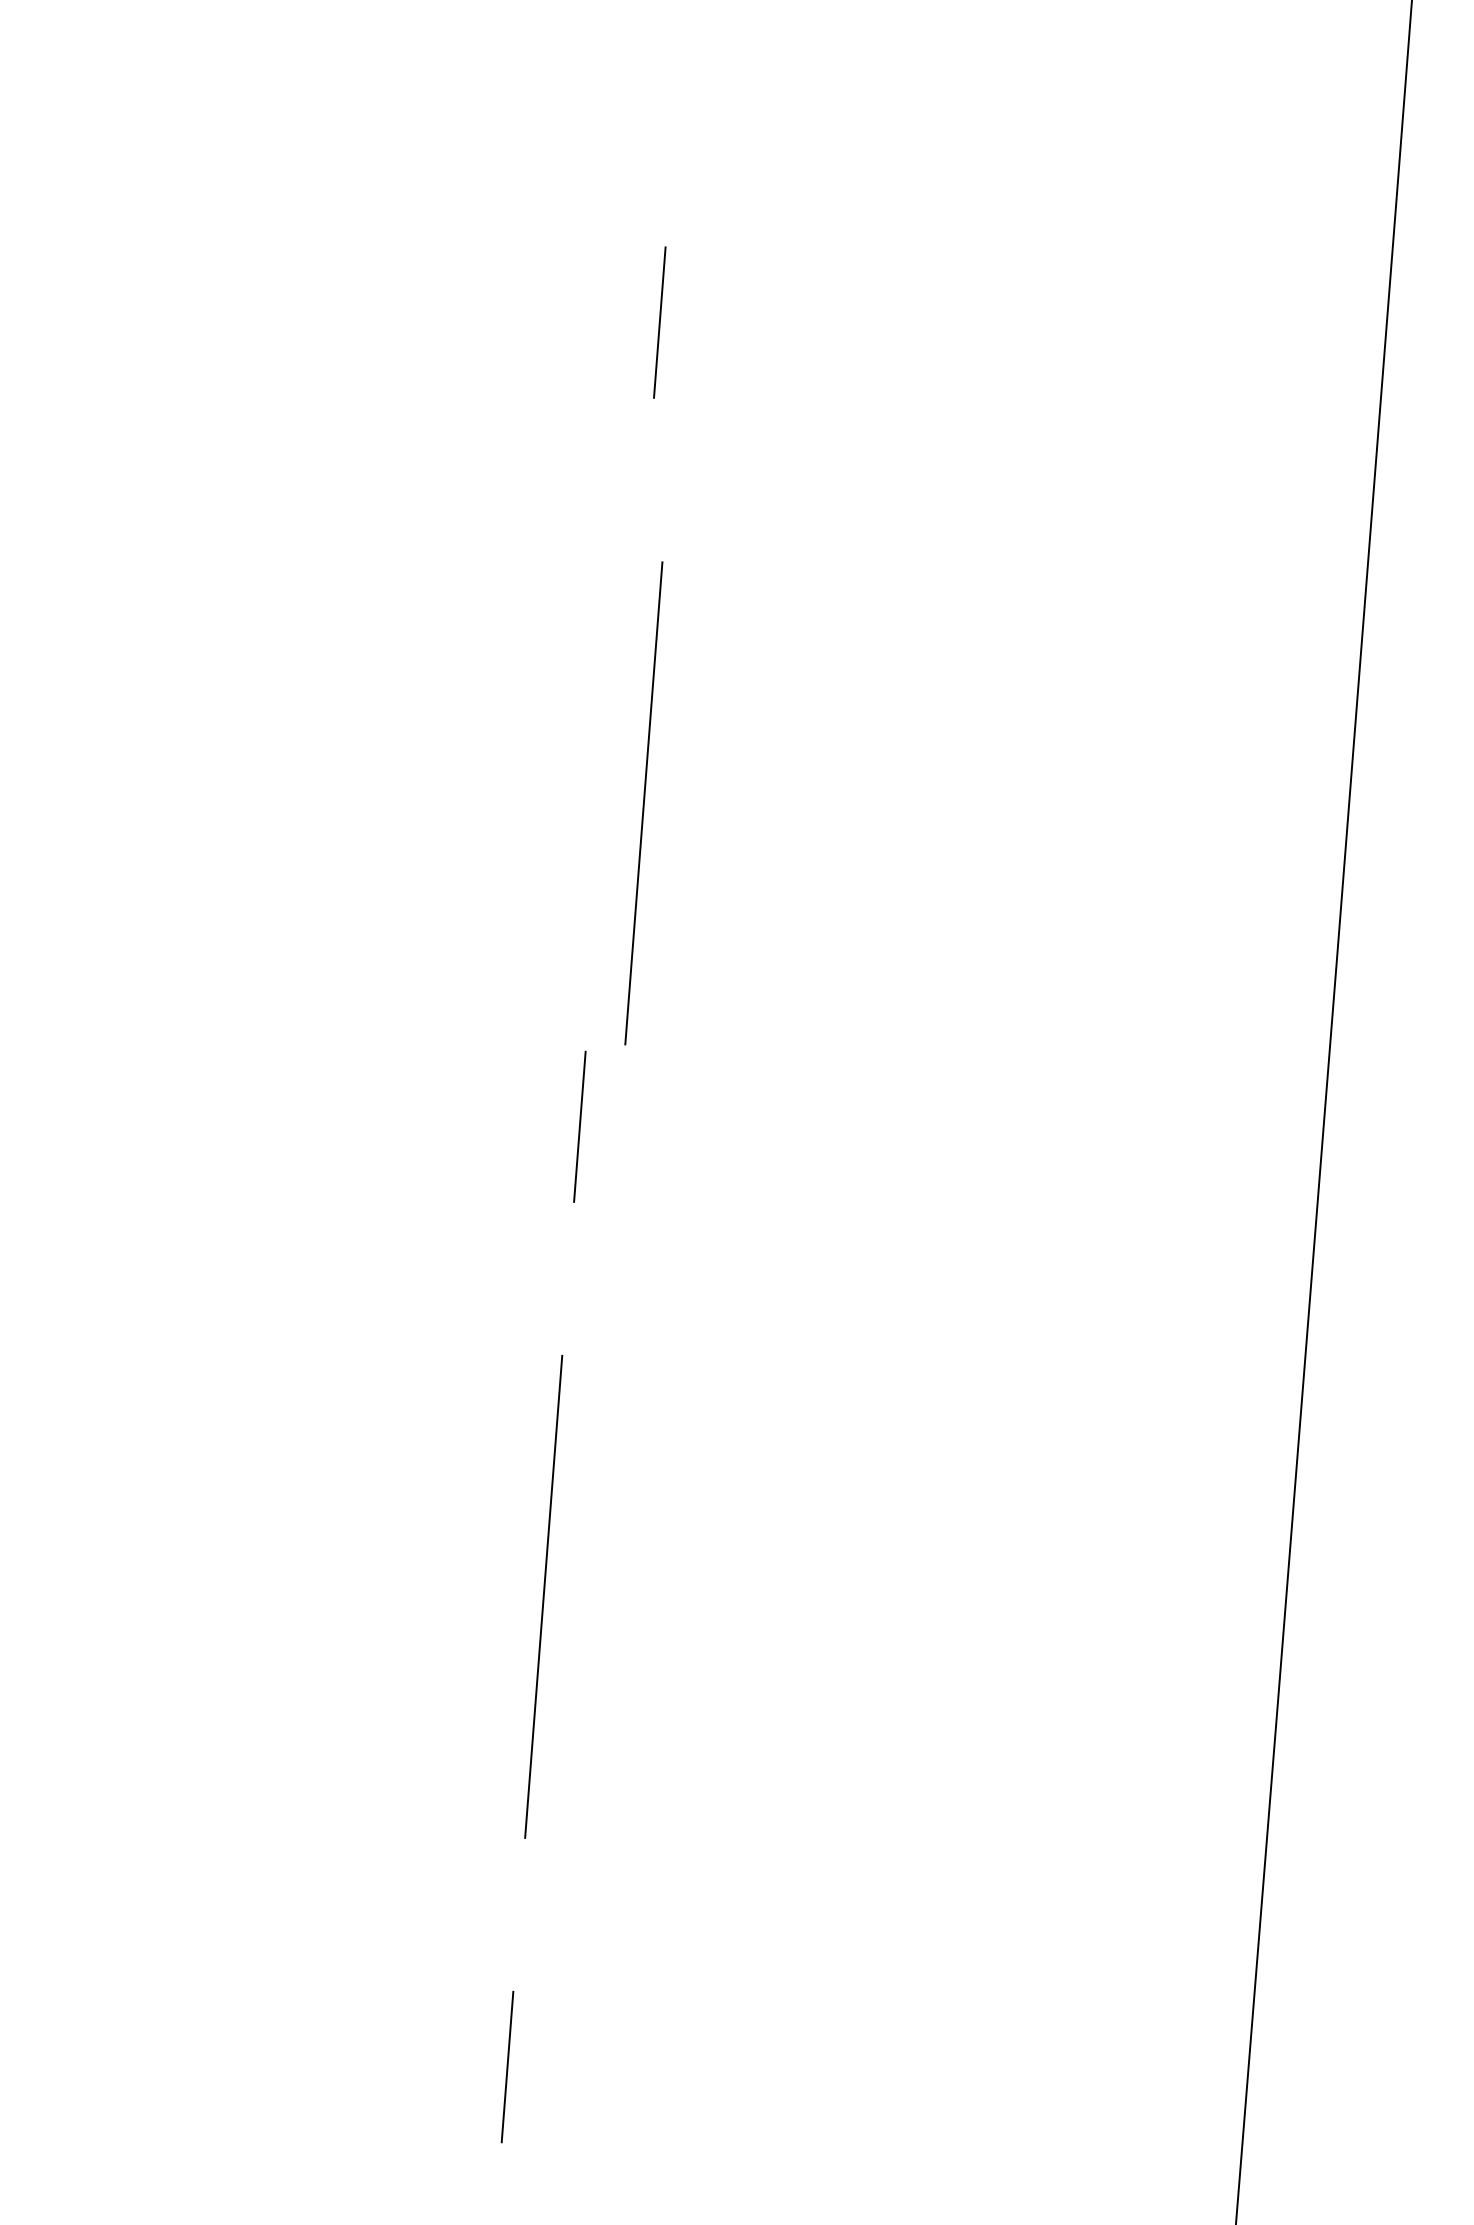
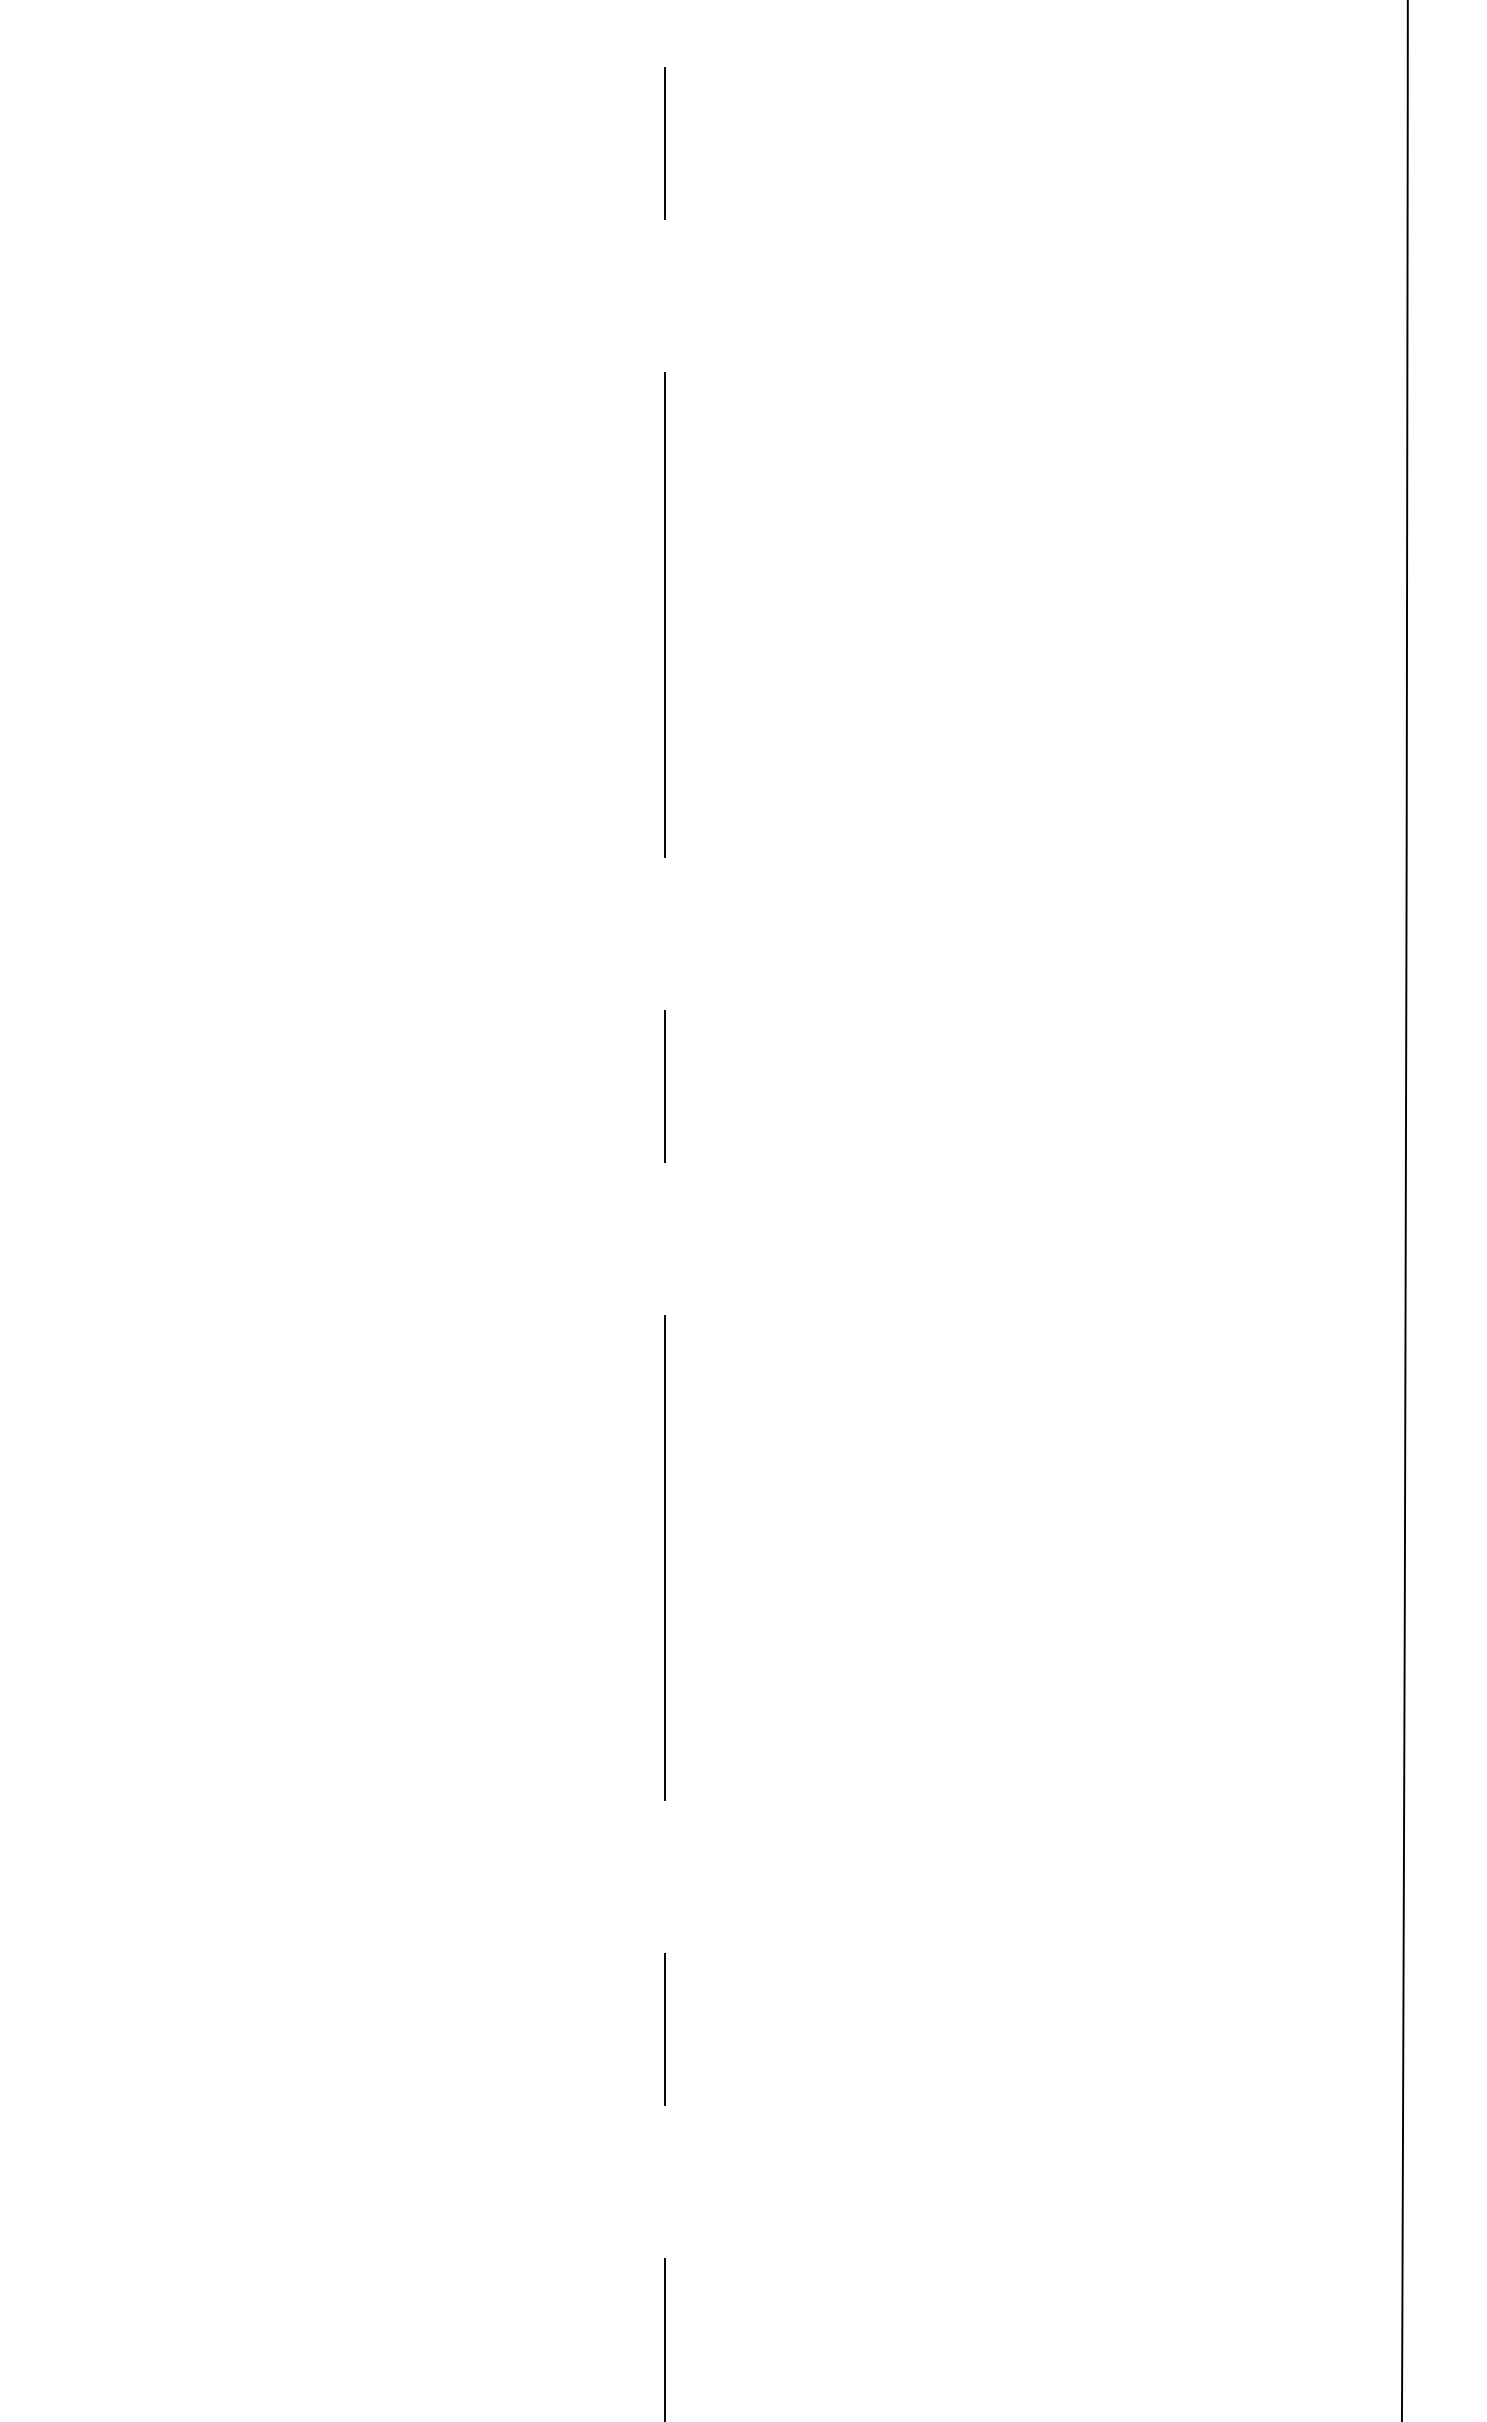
line: (659, 322) -> (664, 143), moved
line: (643, 802) -> (664, 614), moved

